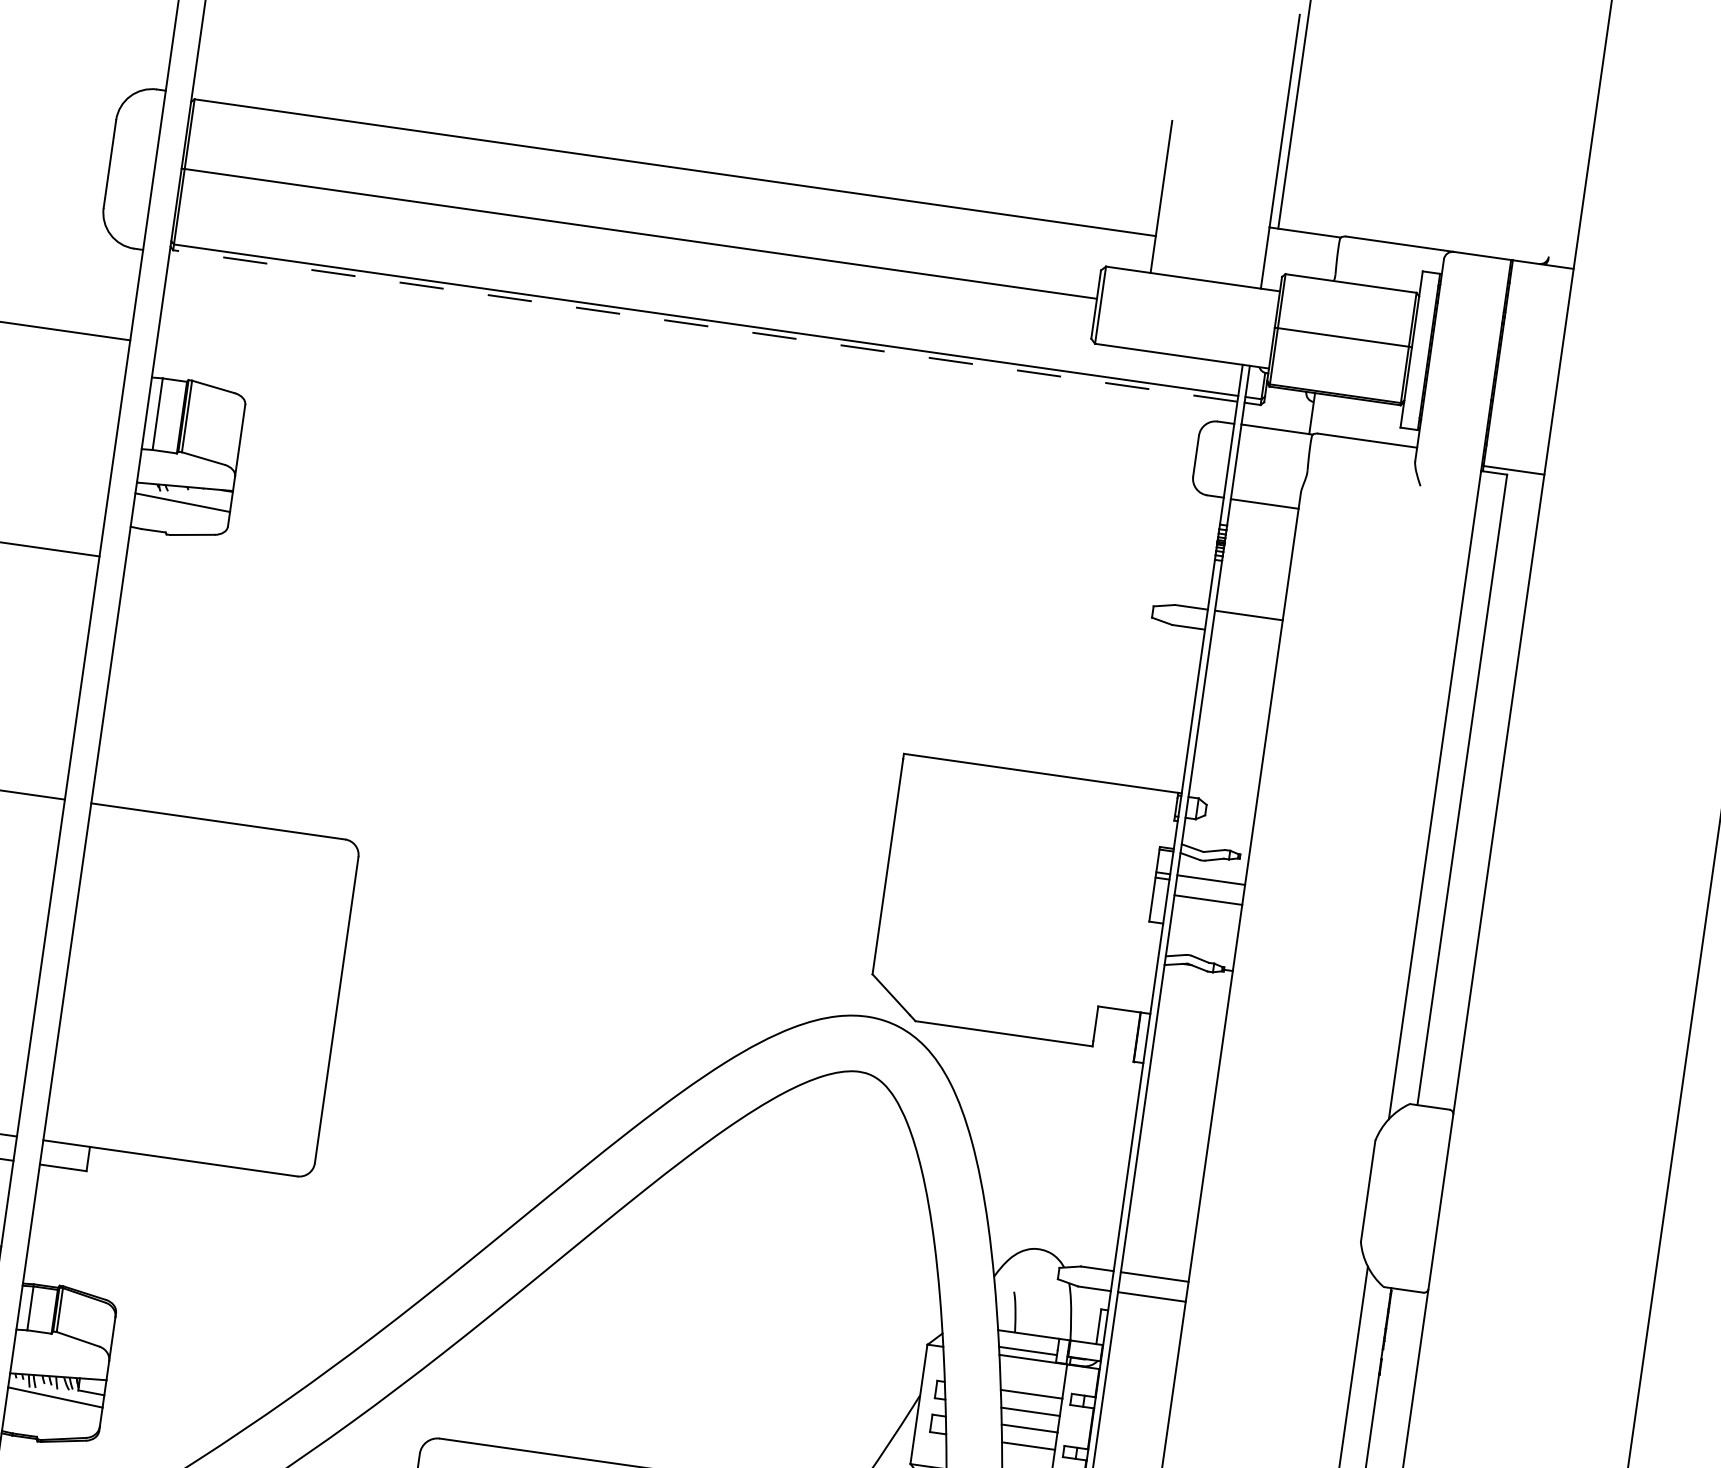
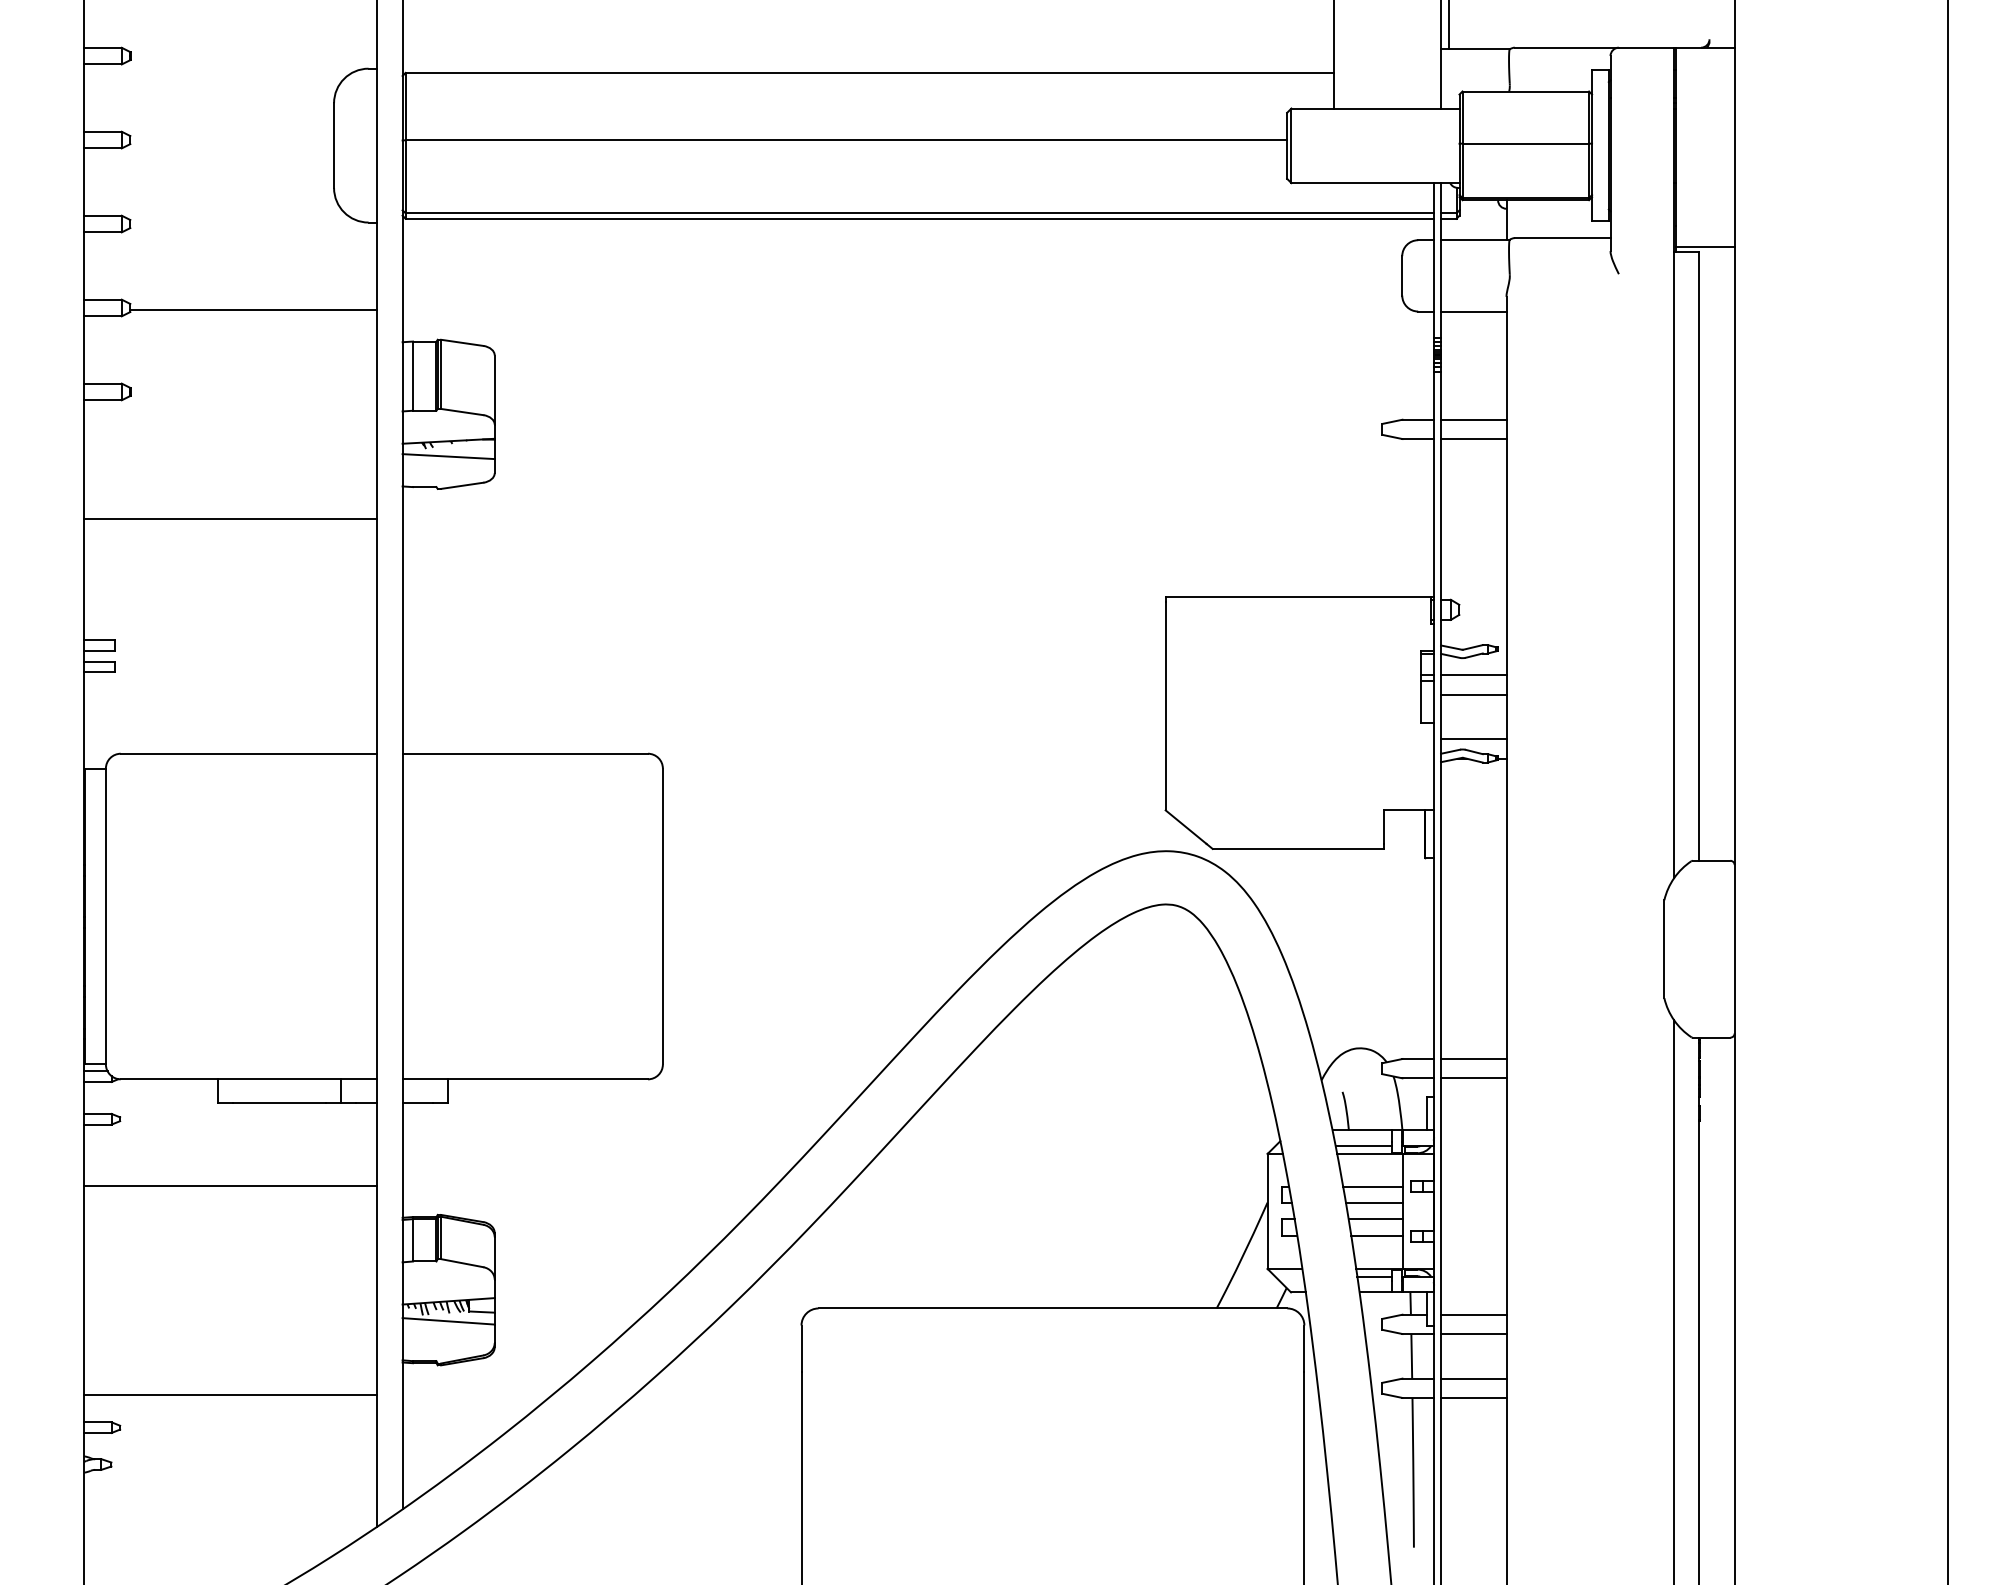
line: (705, 325) -> (919, 218), dashed -> solid
line: (1245, 635) -> (1473, 439), added
line: (1201, 946) -> (1473, 739), added

